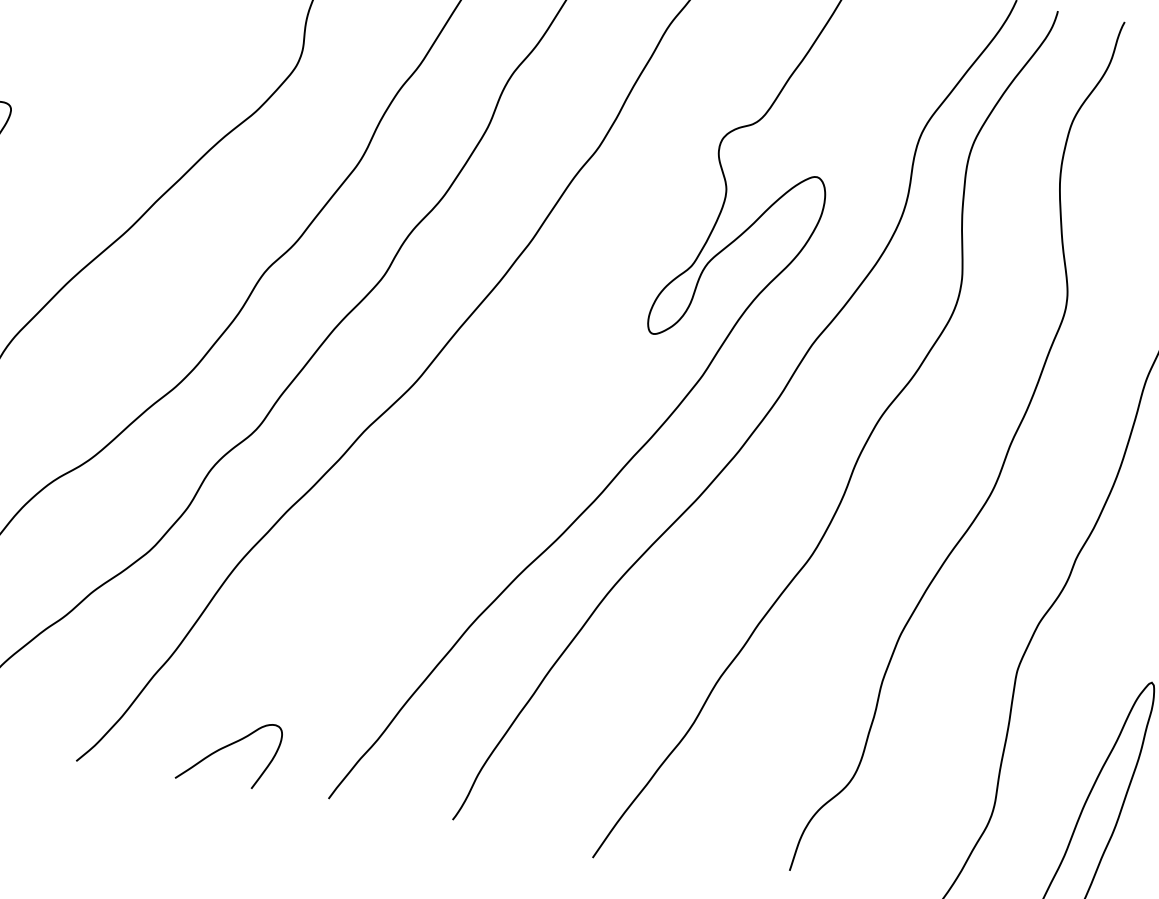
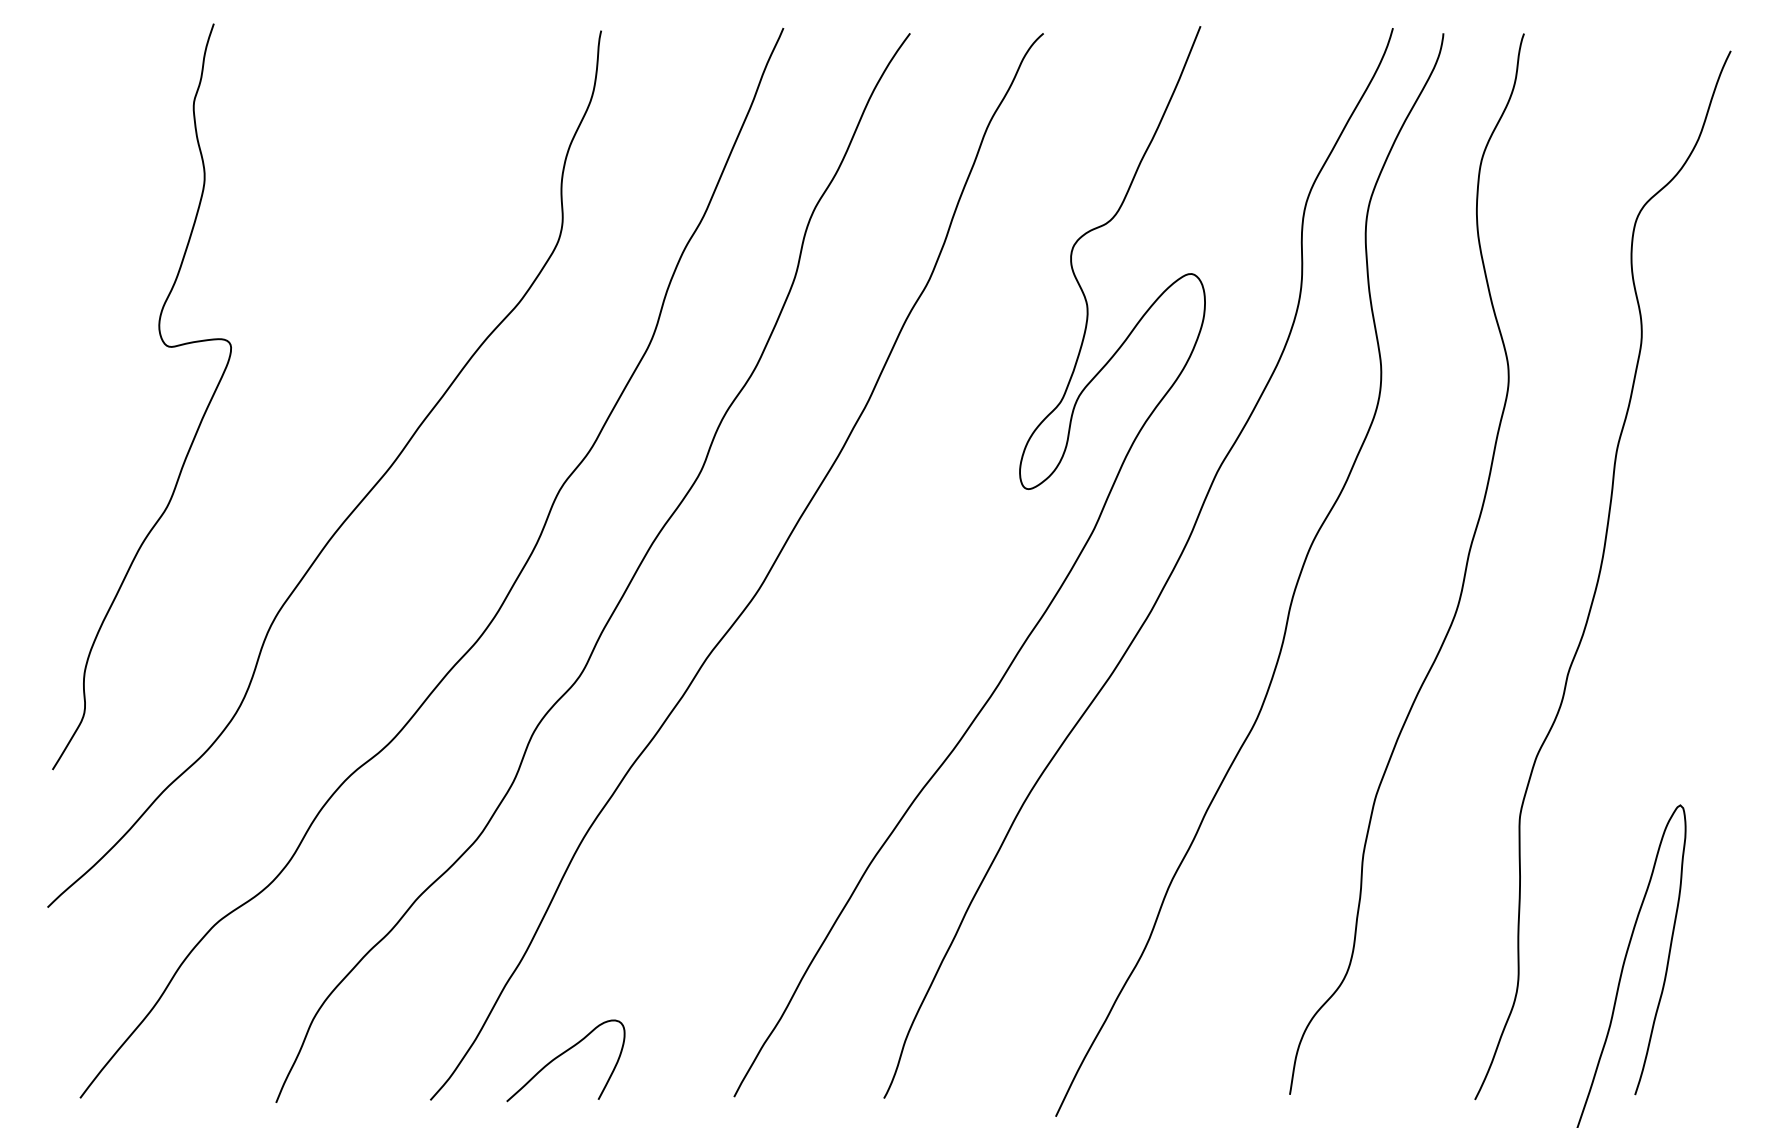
curve: (228, 746) -> (563, 1054), moved

